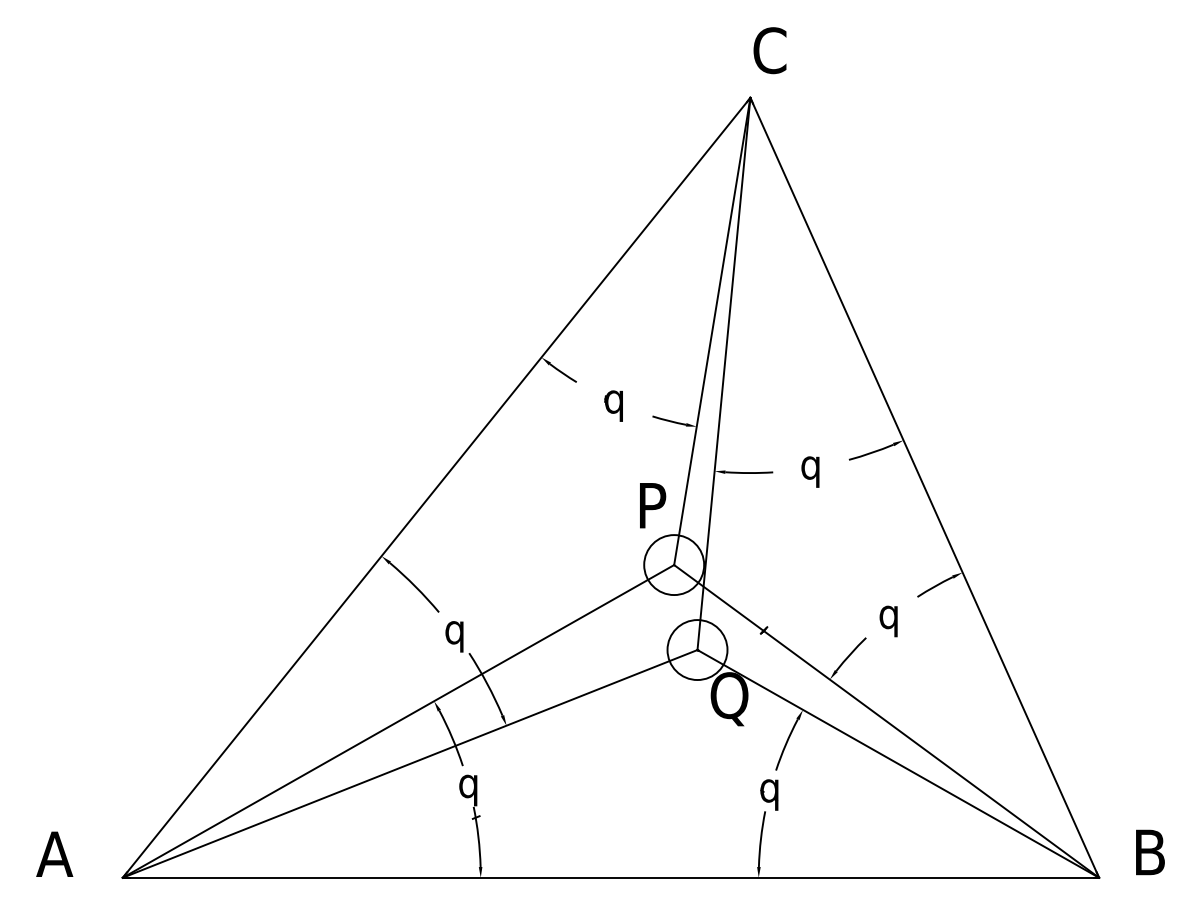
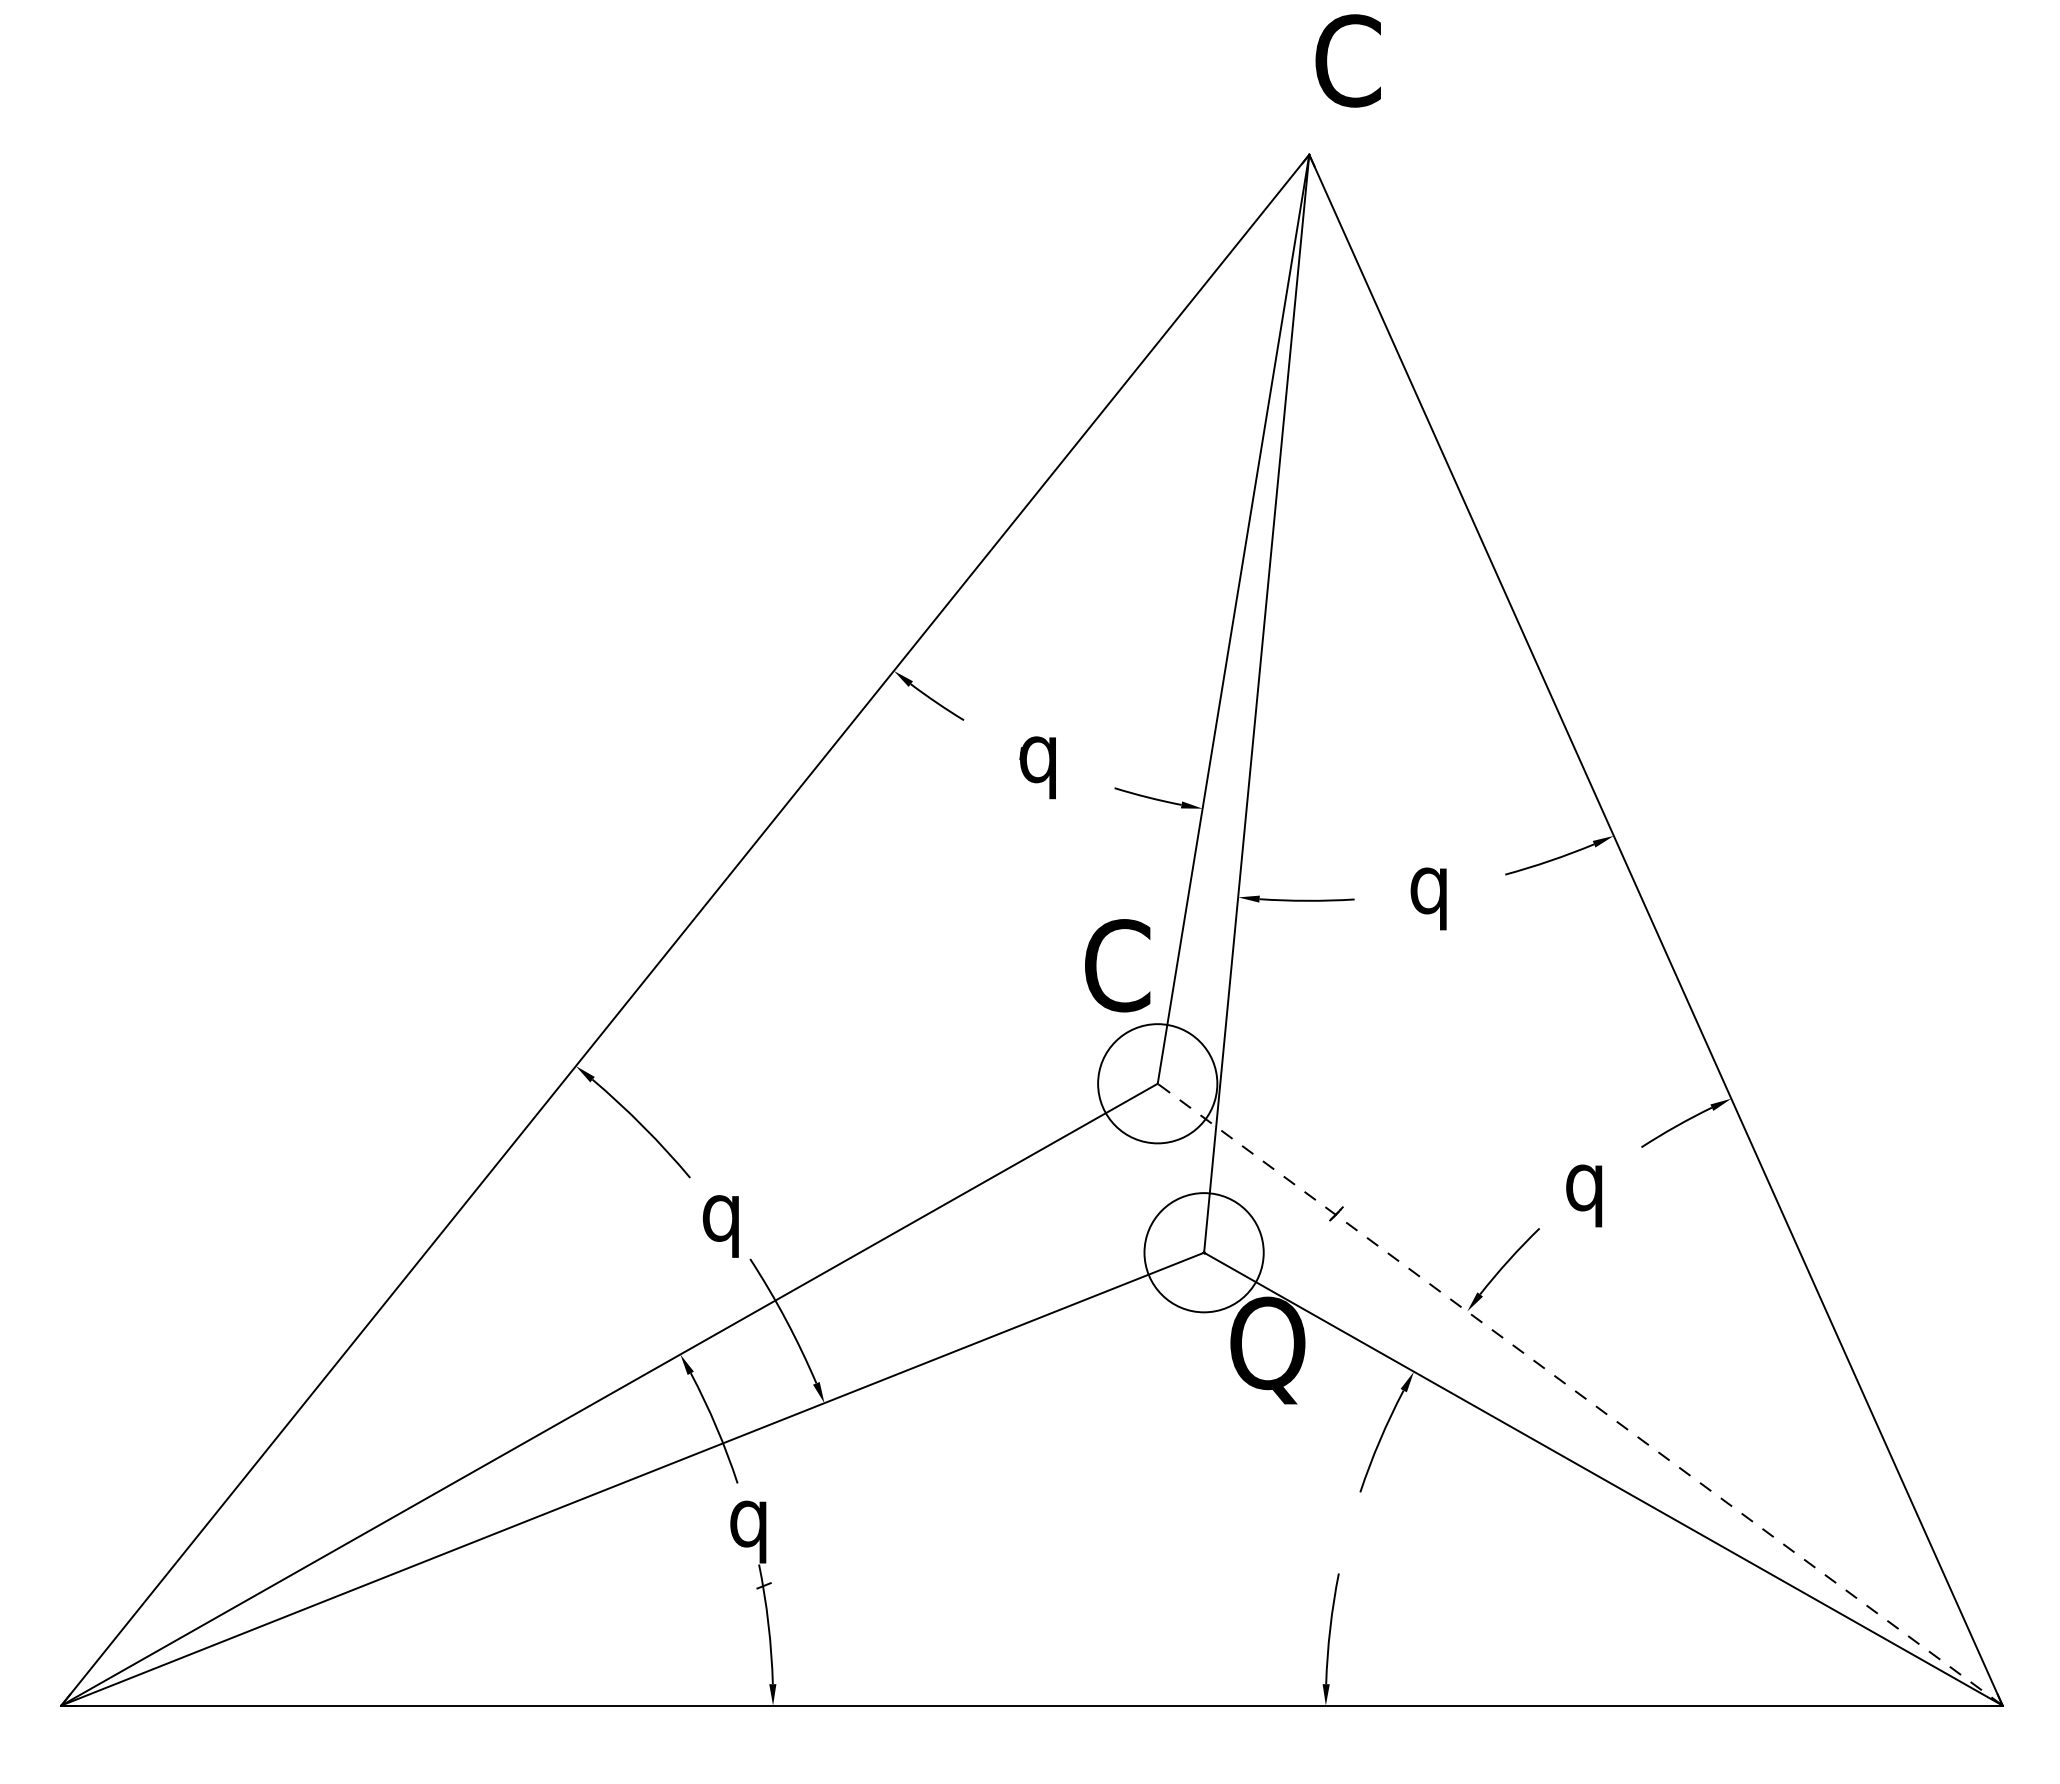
text: (653, 505) -> (1116, 965), P -> C
line: (886, 721) -> (1579, 1394), solid -> dashed
part: (769, 794) -> (1347, 1539), removed

